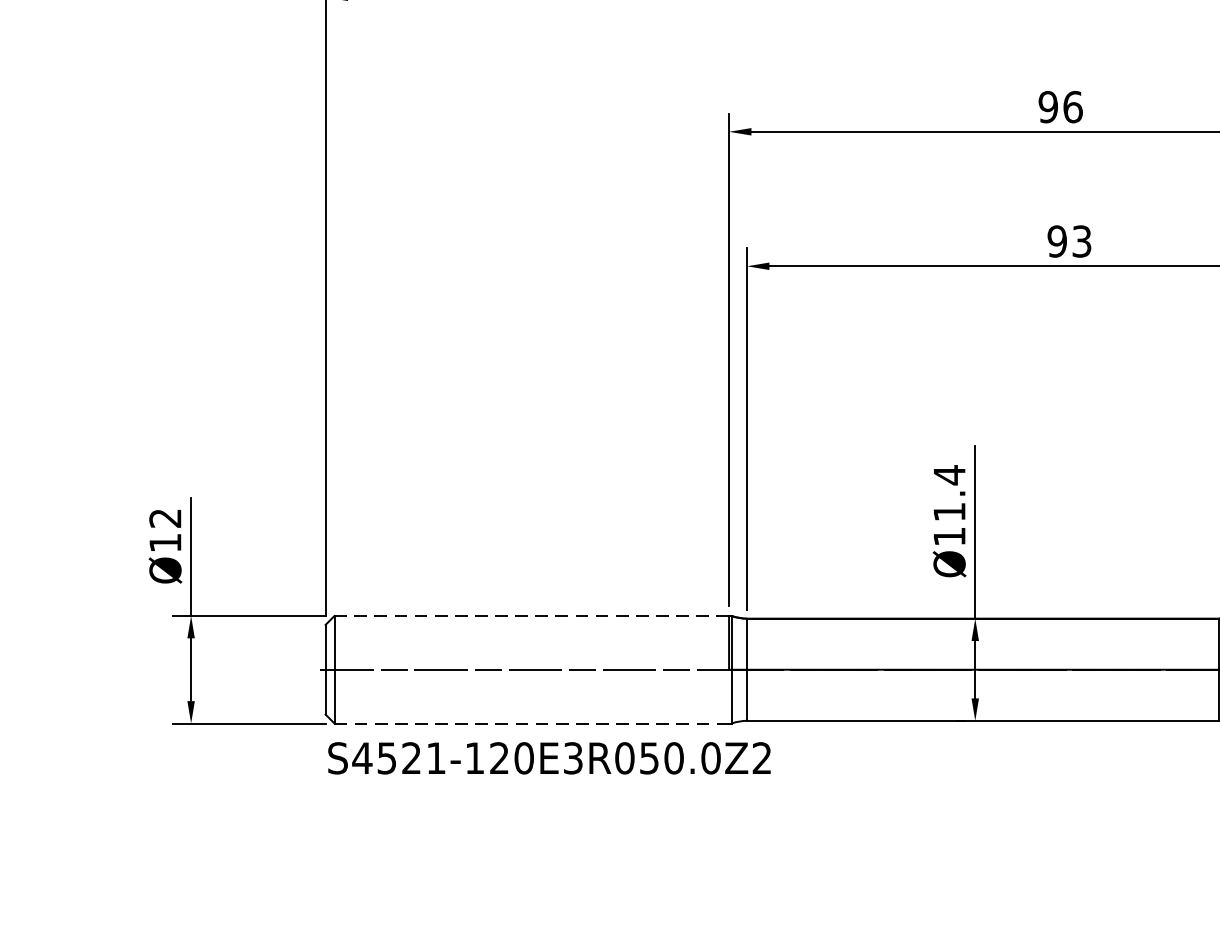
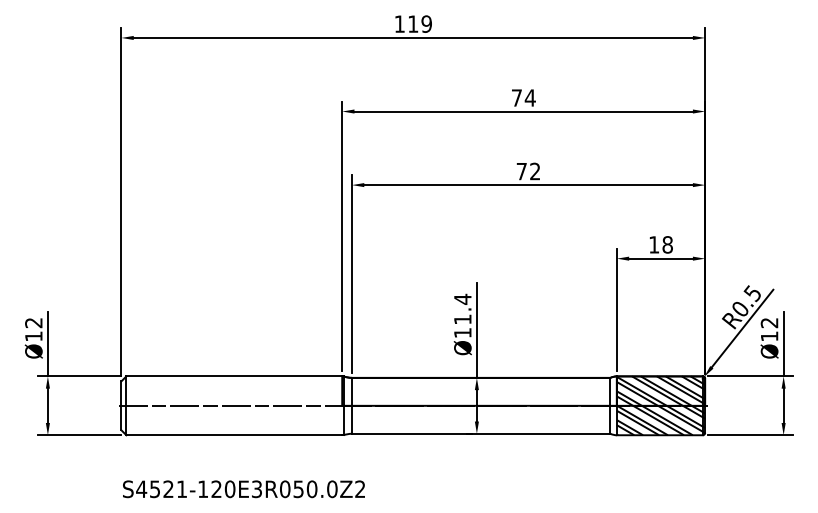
text: (1060, 106) -> (523, 97), 96 -> 74
text: (1069, 241) -> (528, 171), 93 -> 72
line: (532, 616) -> (234, 376), dashed -> solid
line: (532, 723) -> (234, 435), dashed -> solid
text: (548, 758) -> (243, 489), moved

